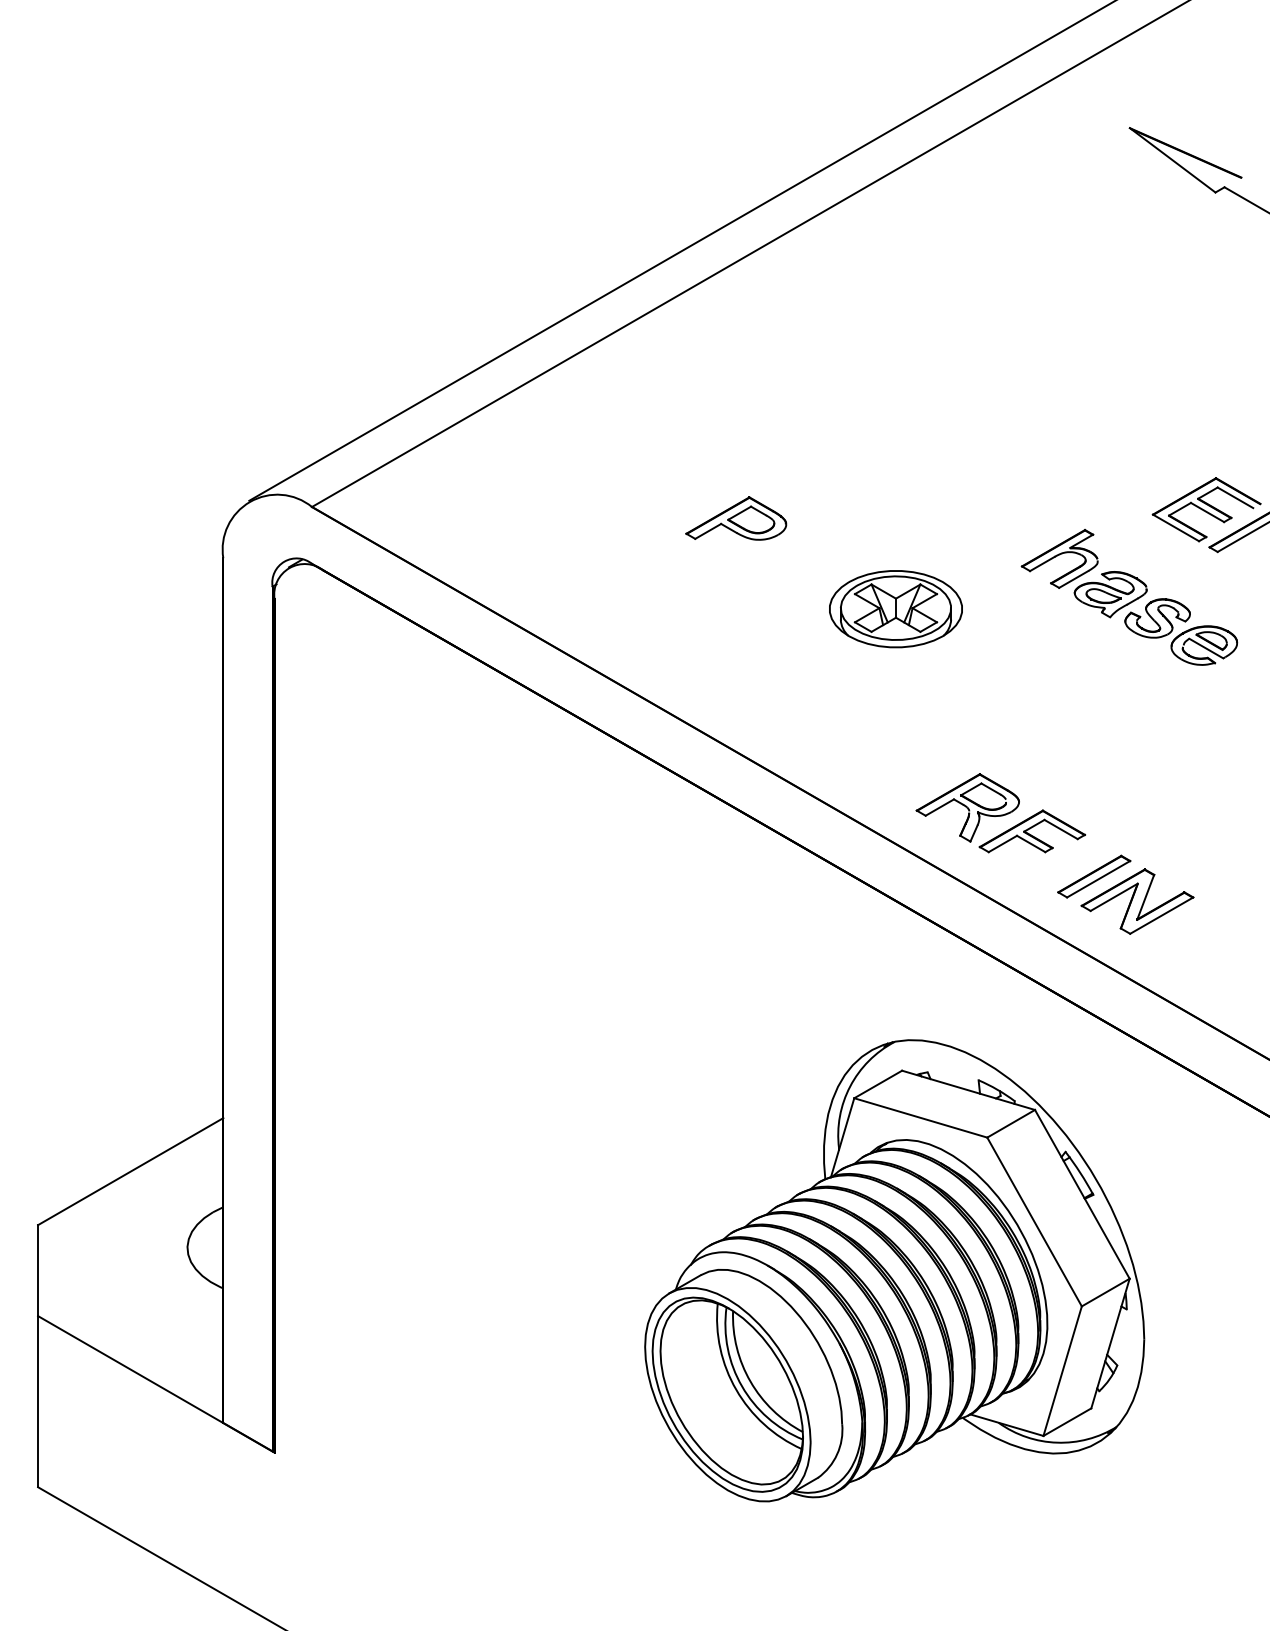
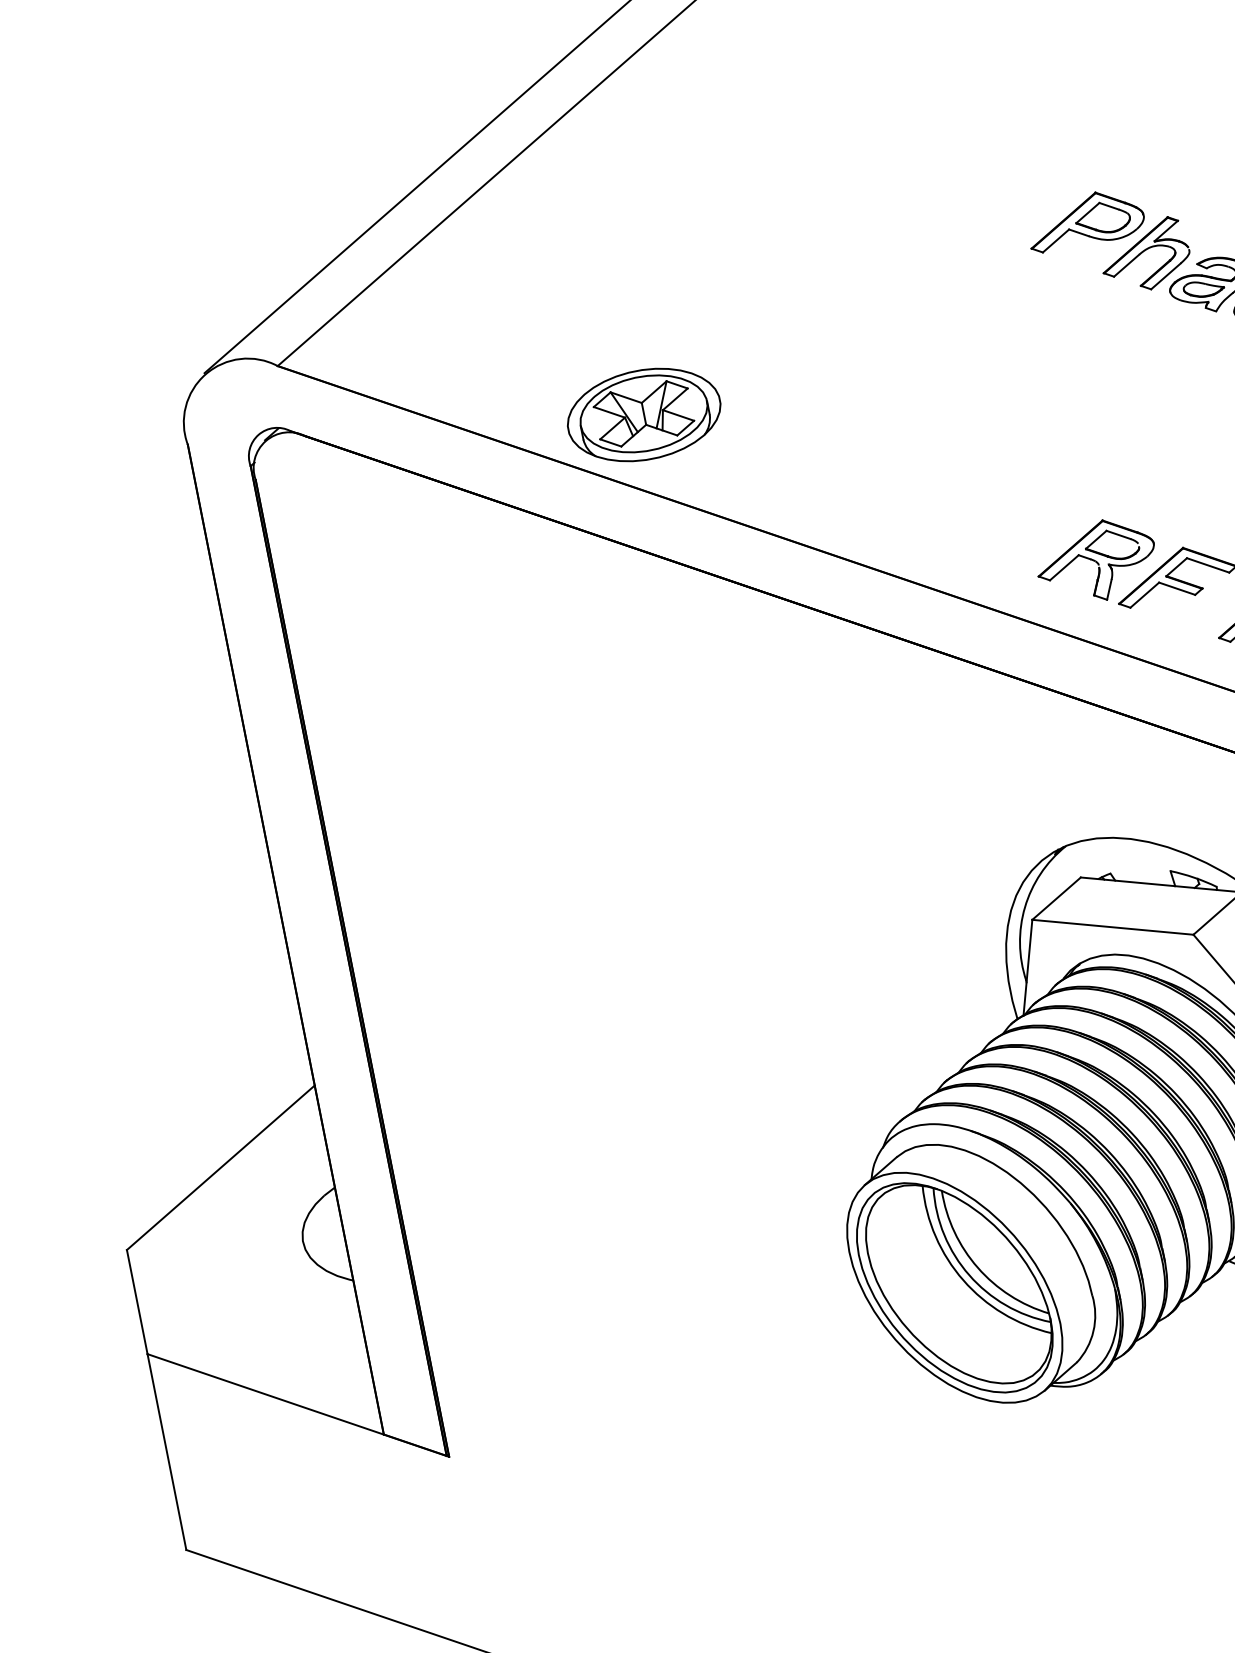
part: (736, 518) -> (1085, 219), moved
part: (895, 609) -> (643, 415), moved

